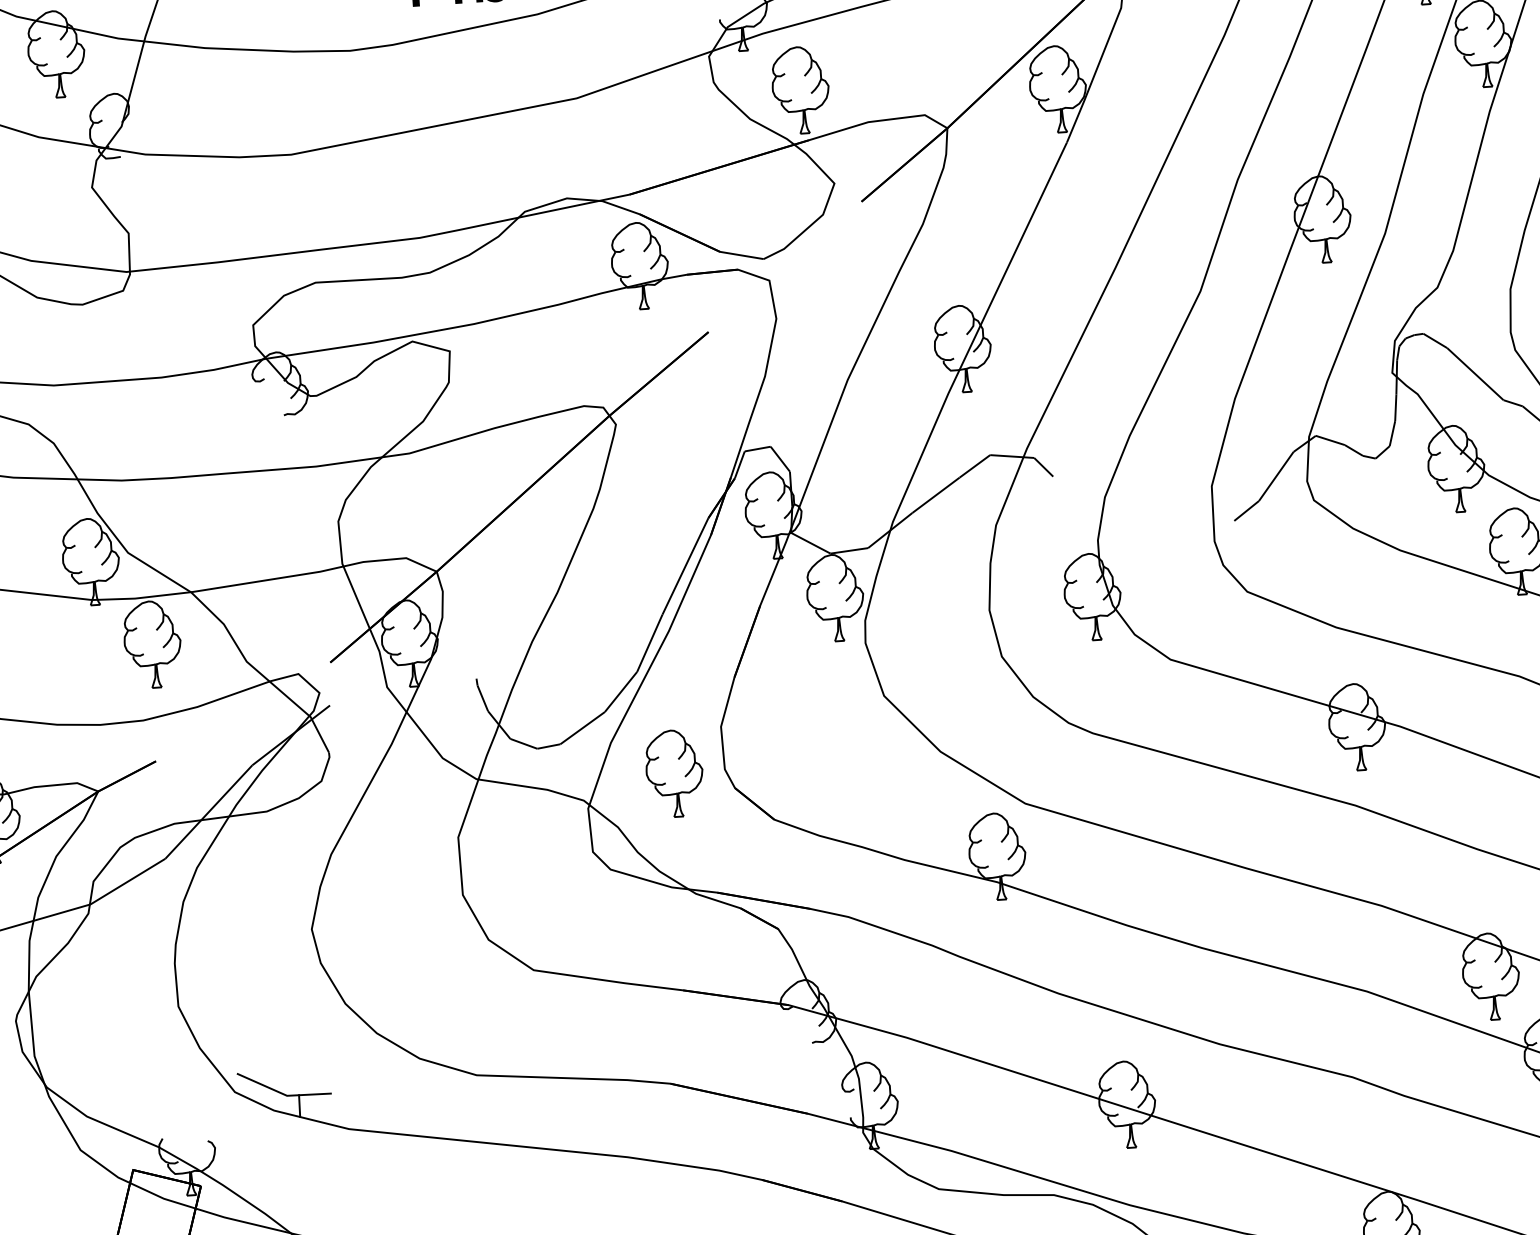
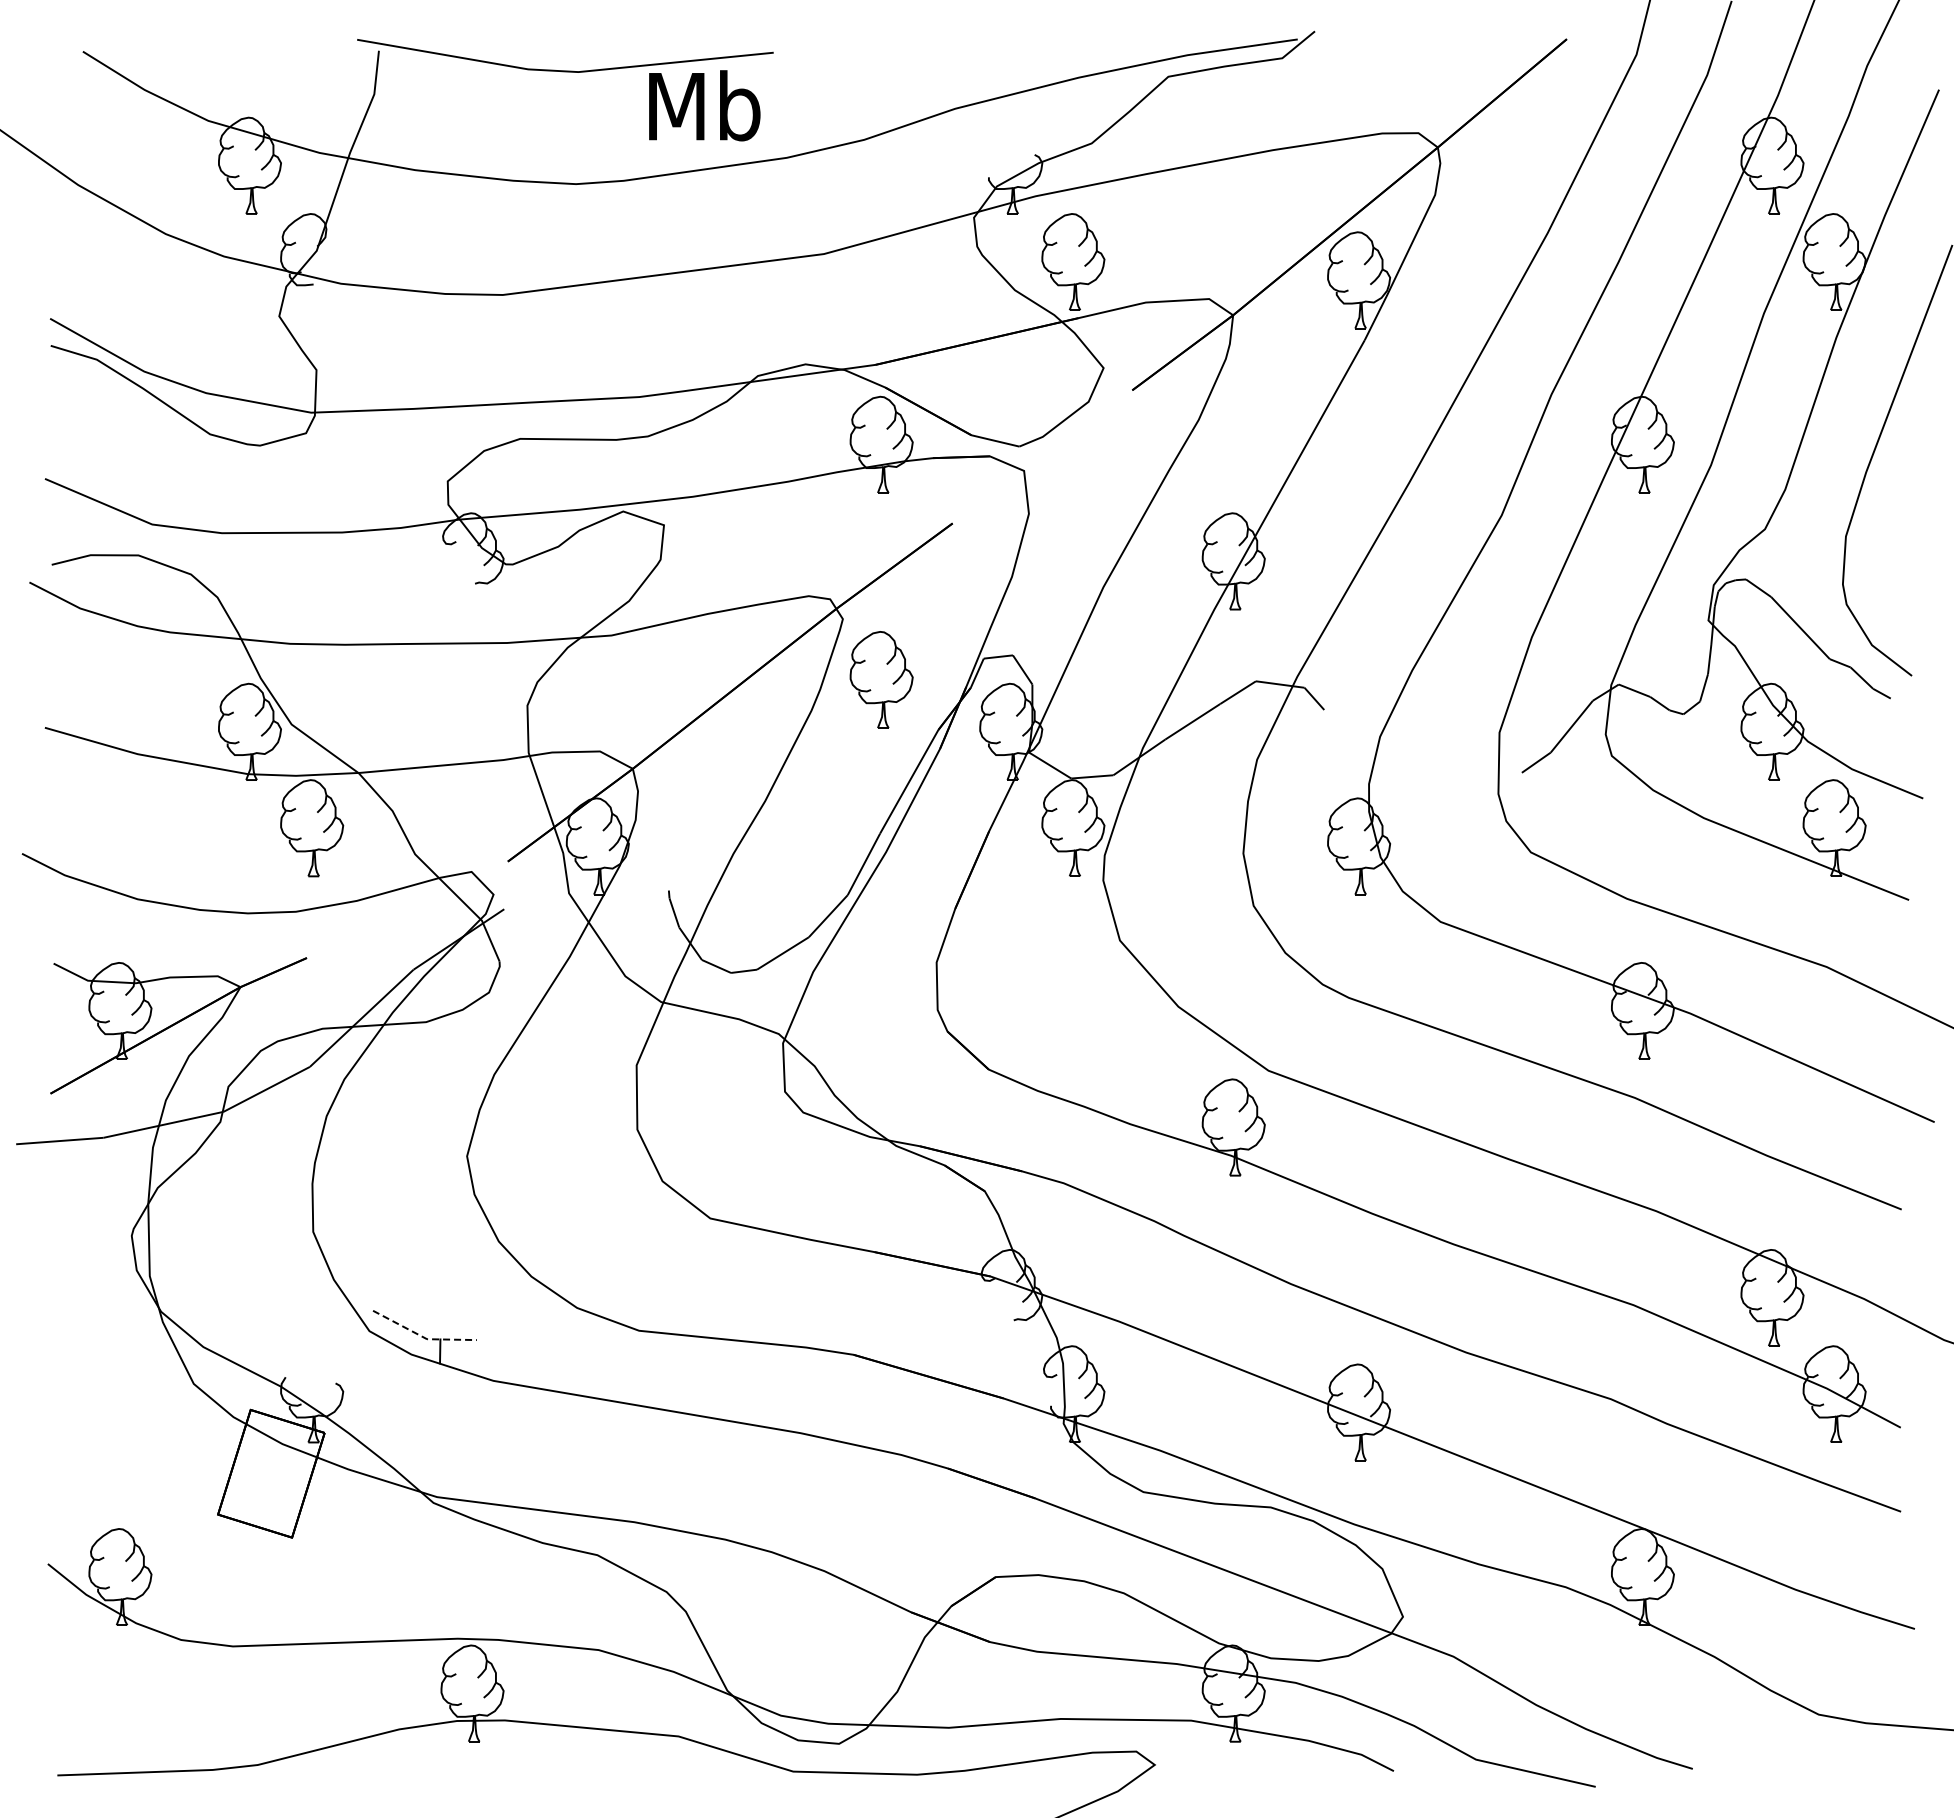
part: (674, 773) -> (881, 679), moved
line: (282, 1093) -> (422, 1336), solid -> dashed

